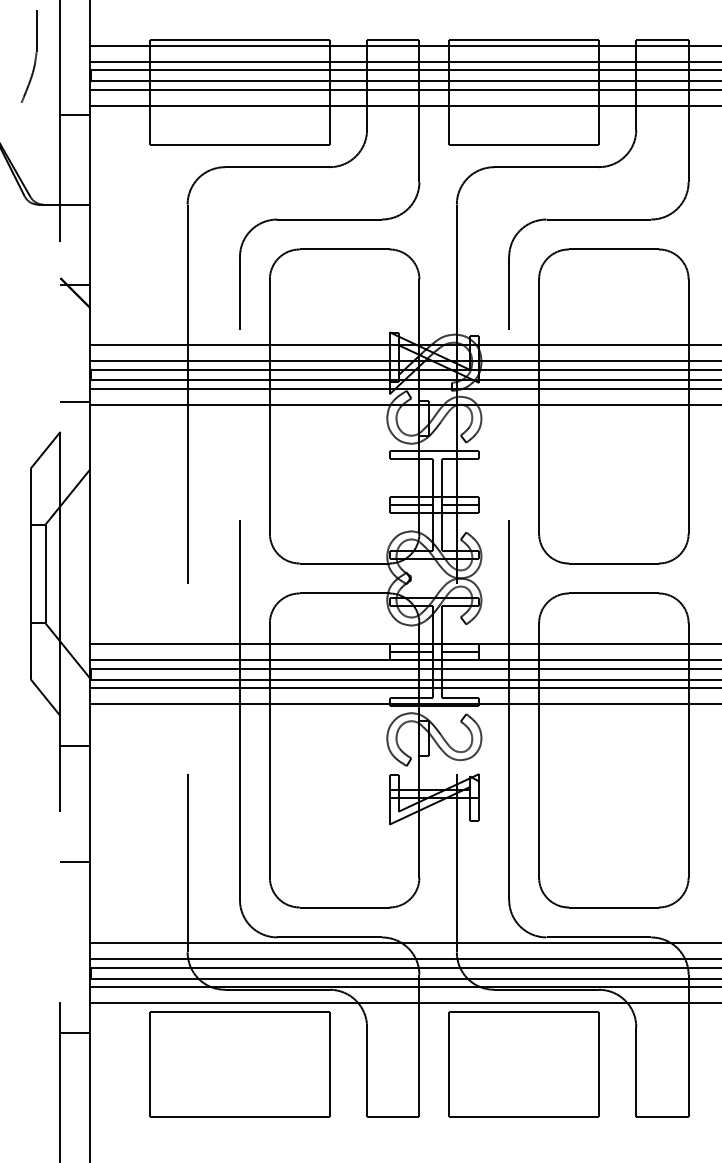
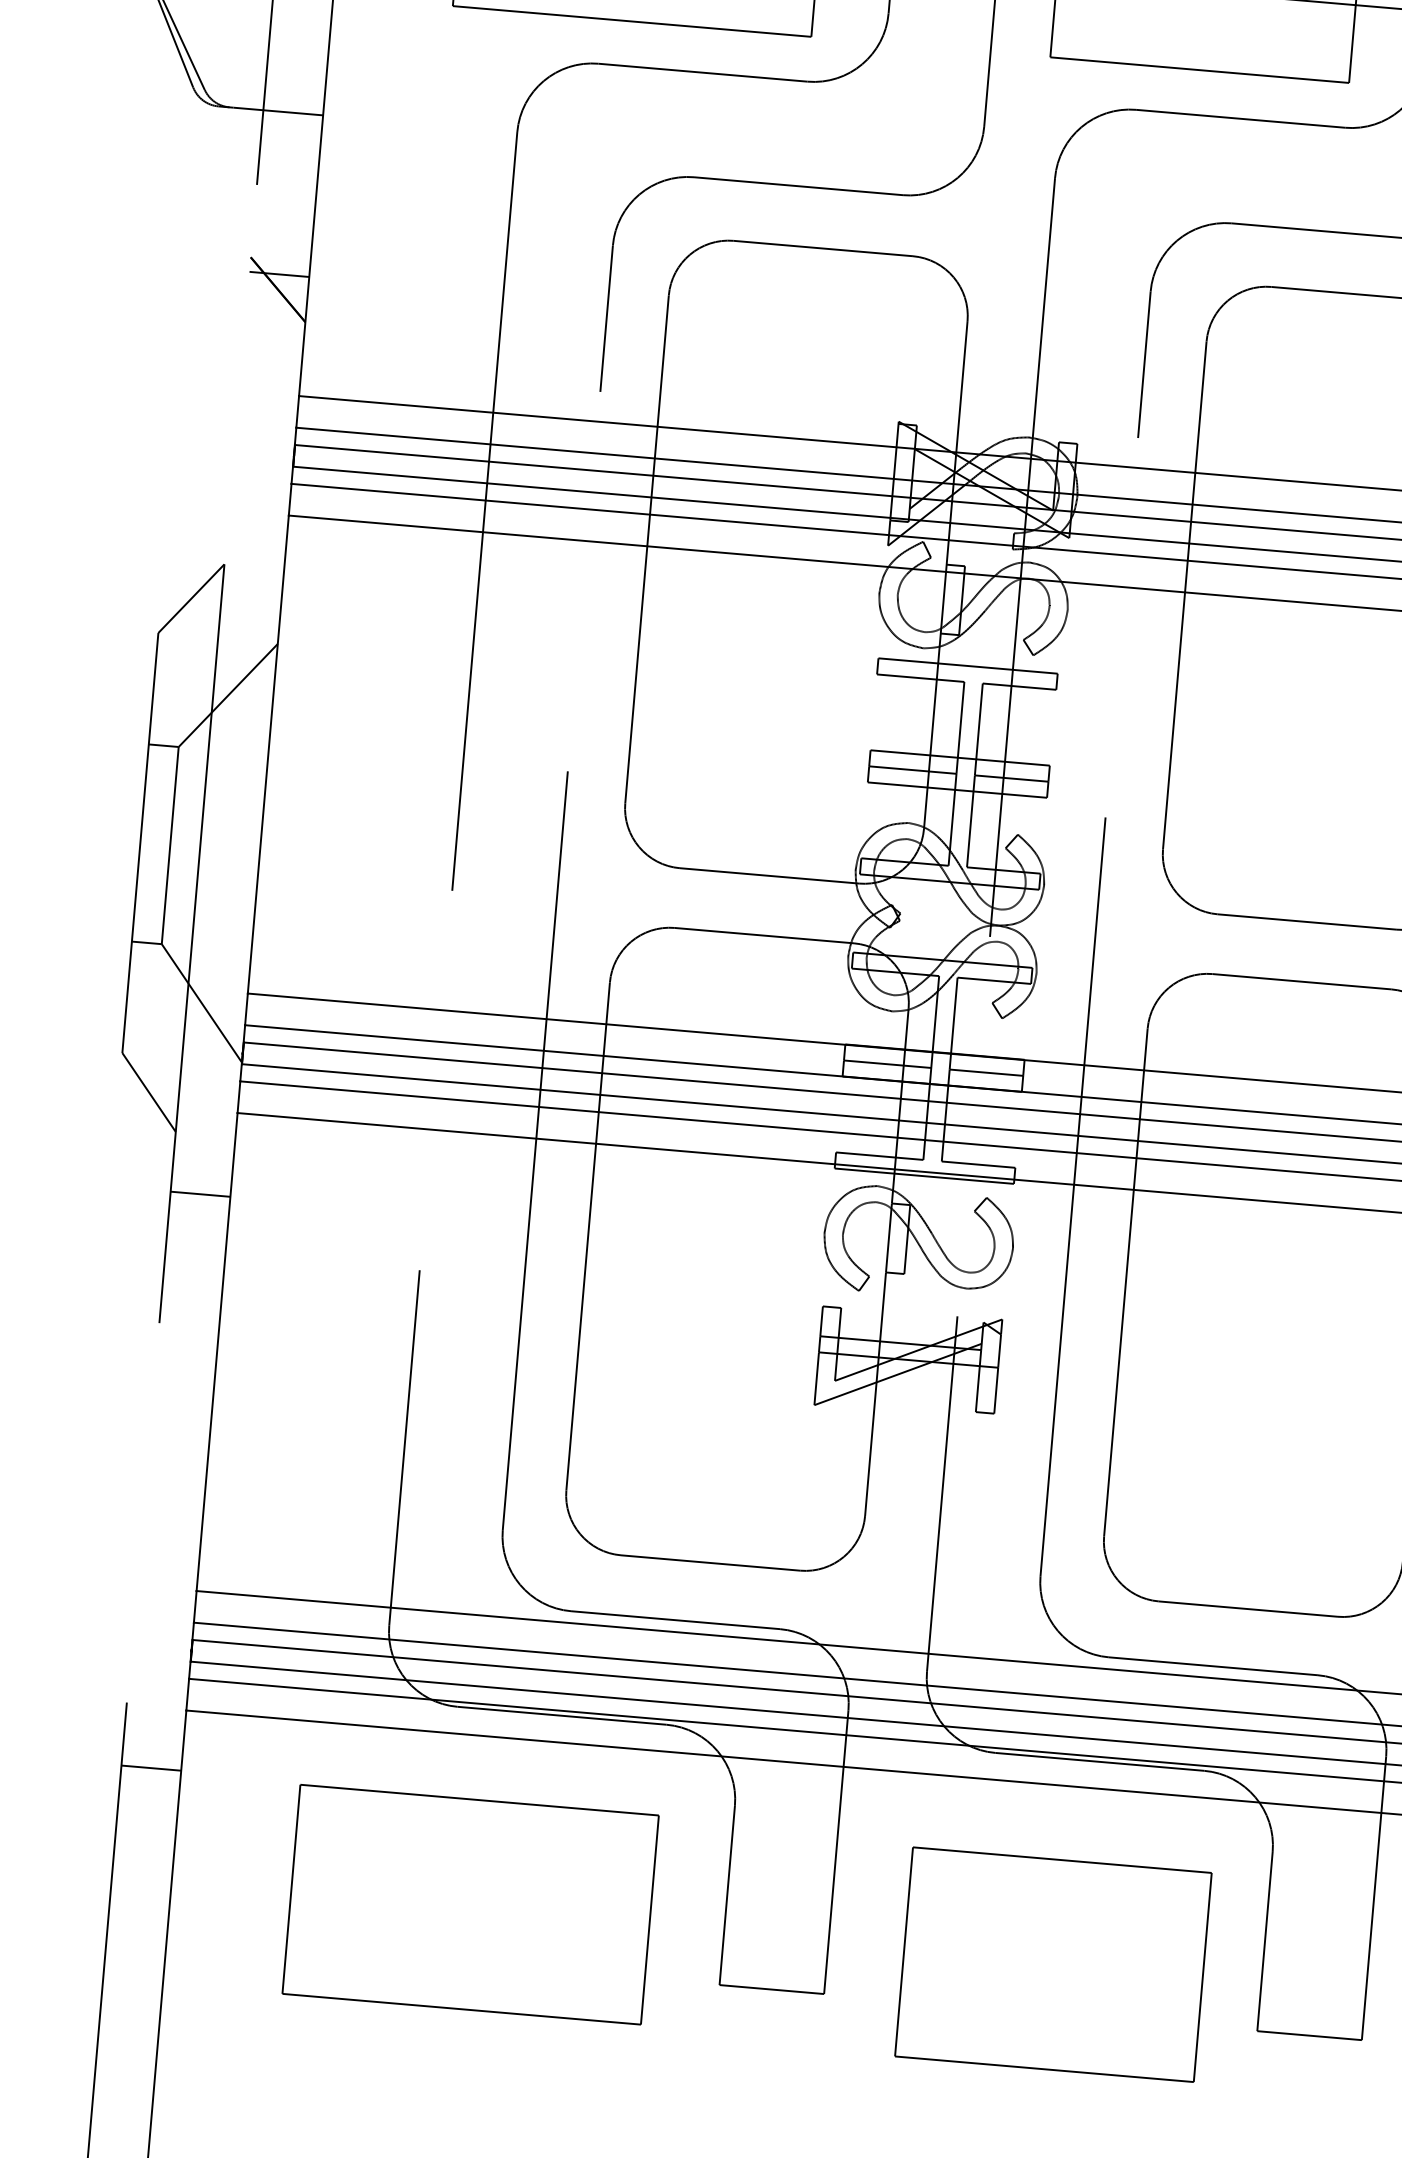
line: (75, 402) -> (259, 508), removed
line: (75, 862) -> (180, 1426), removed
part: (239, 1064) -> (469, 1904), moved
part: (523, 1064) -> (1052, 1964), moved

